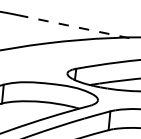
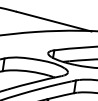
line: (74, 26) -> (54, 21), dashed -> solid

